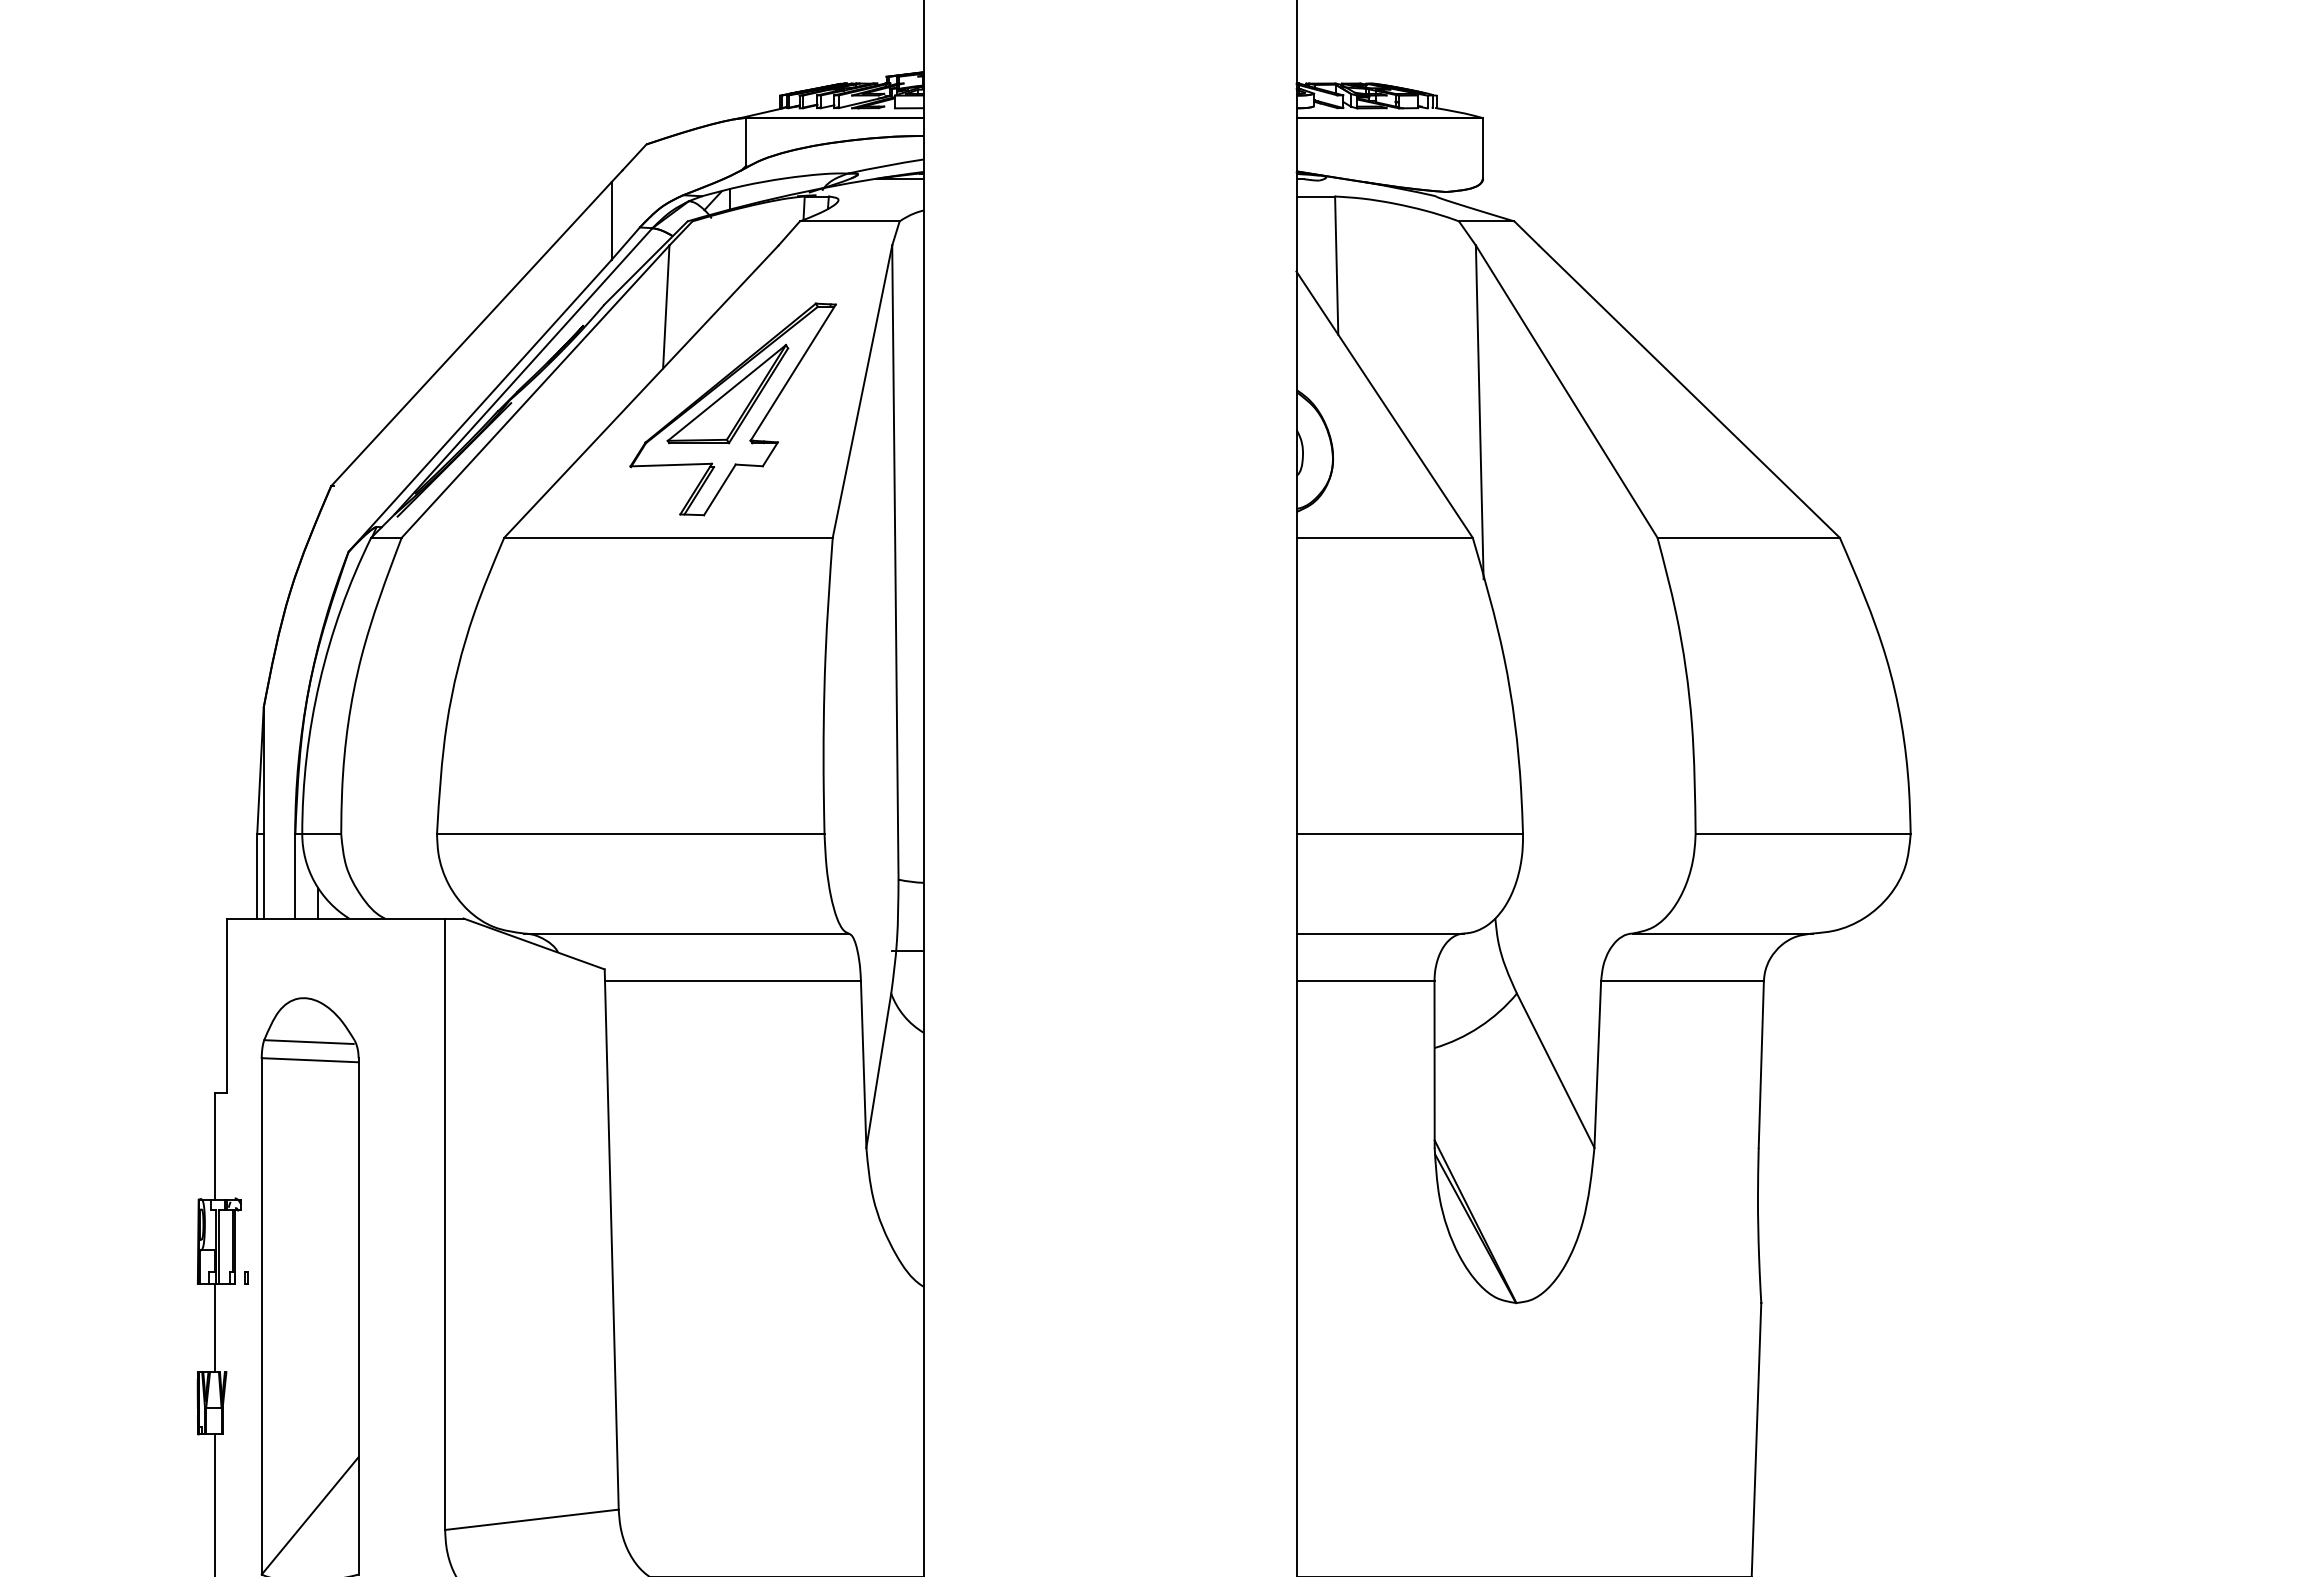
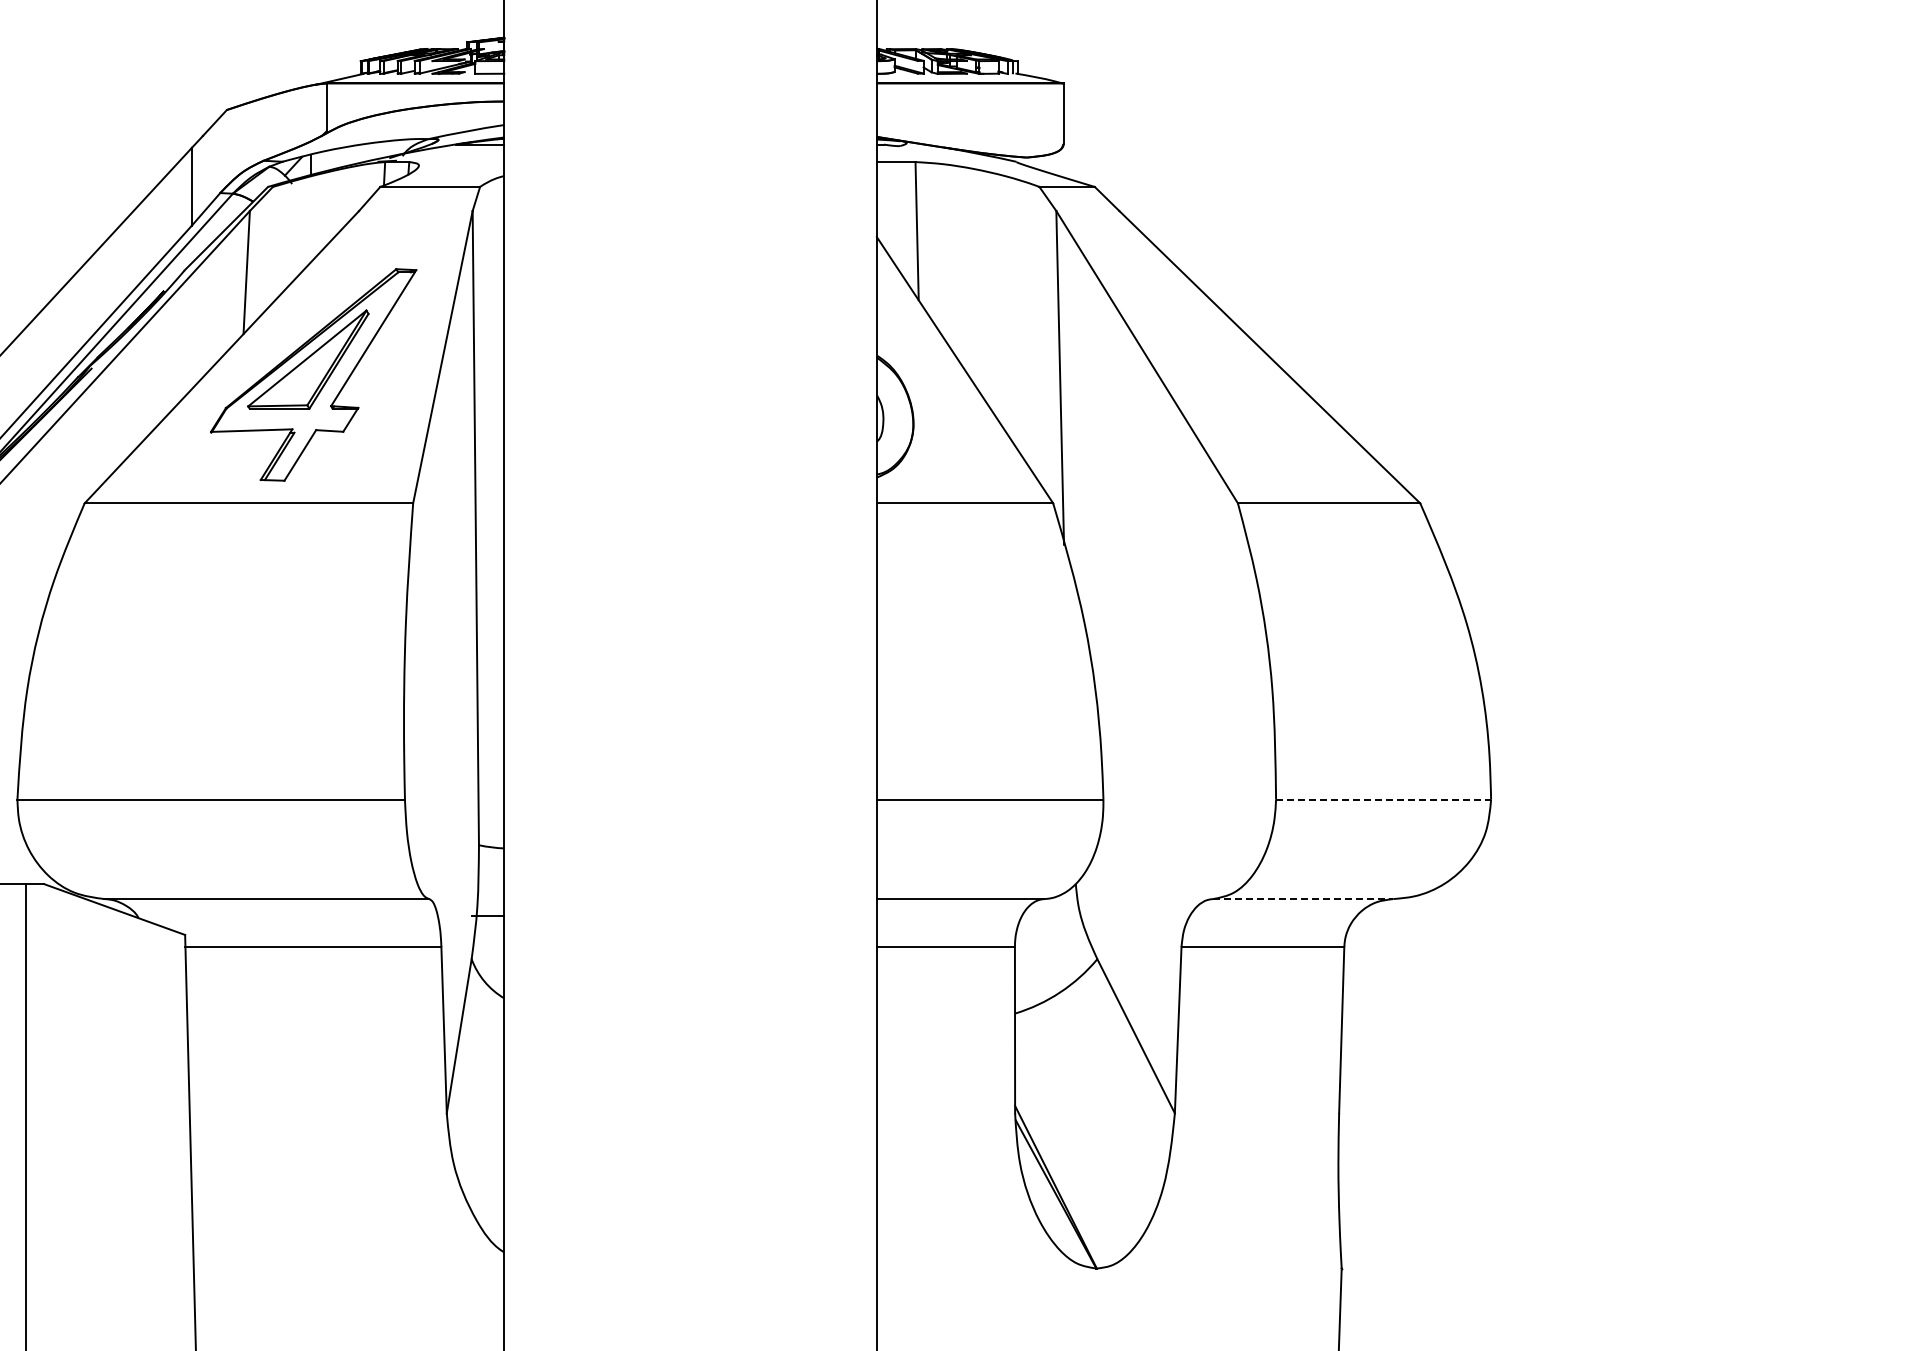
line: (1803, 834) -> (1383, 800), solid -> dashed
line: (1723, 933) -> (1303, 899), solid -> dashed

